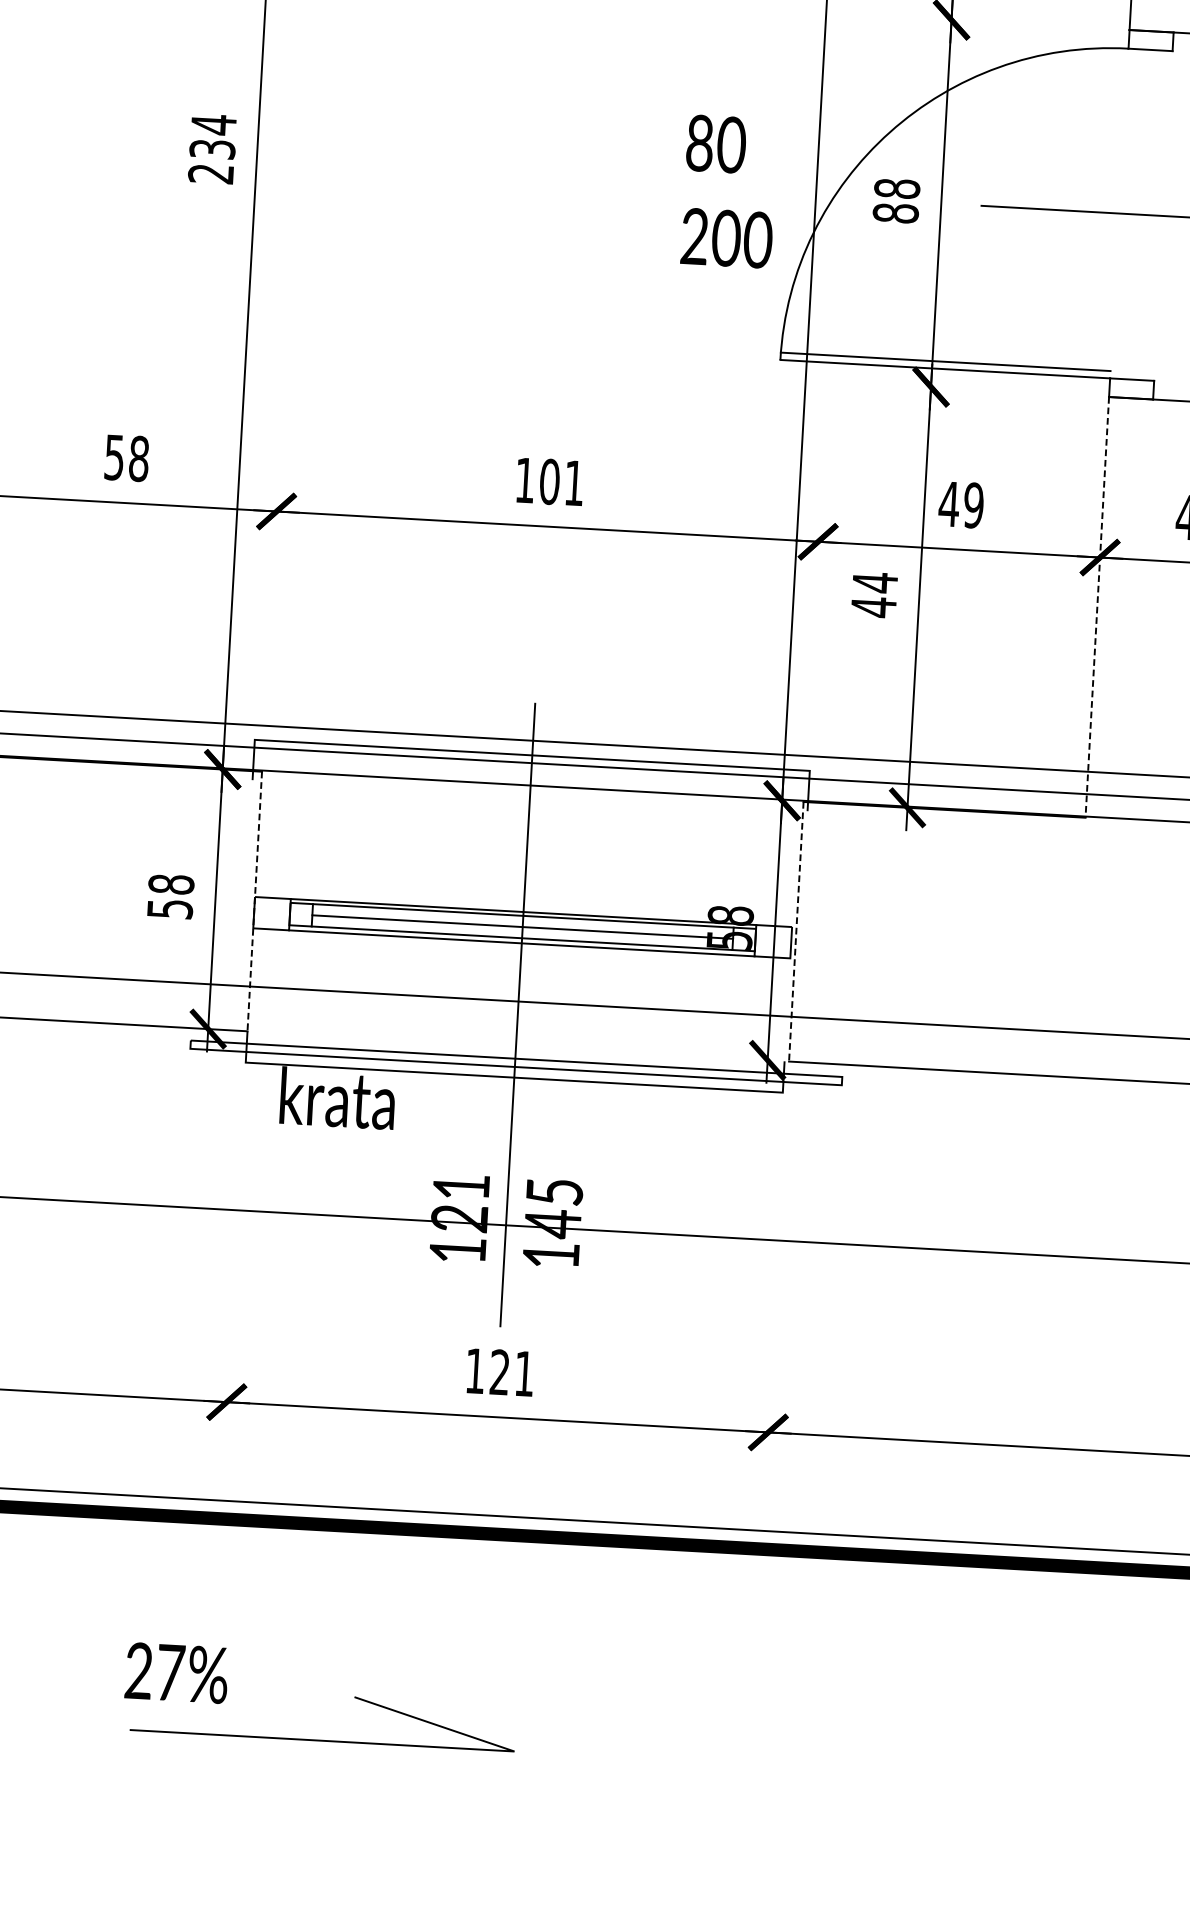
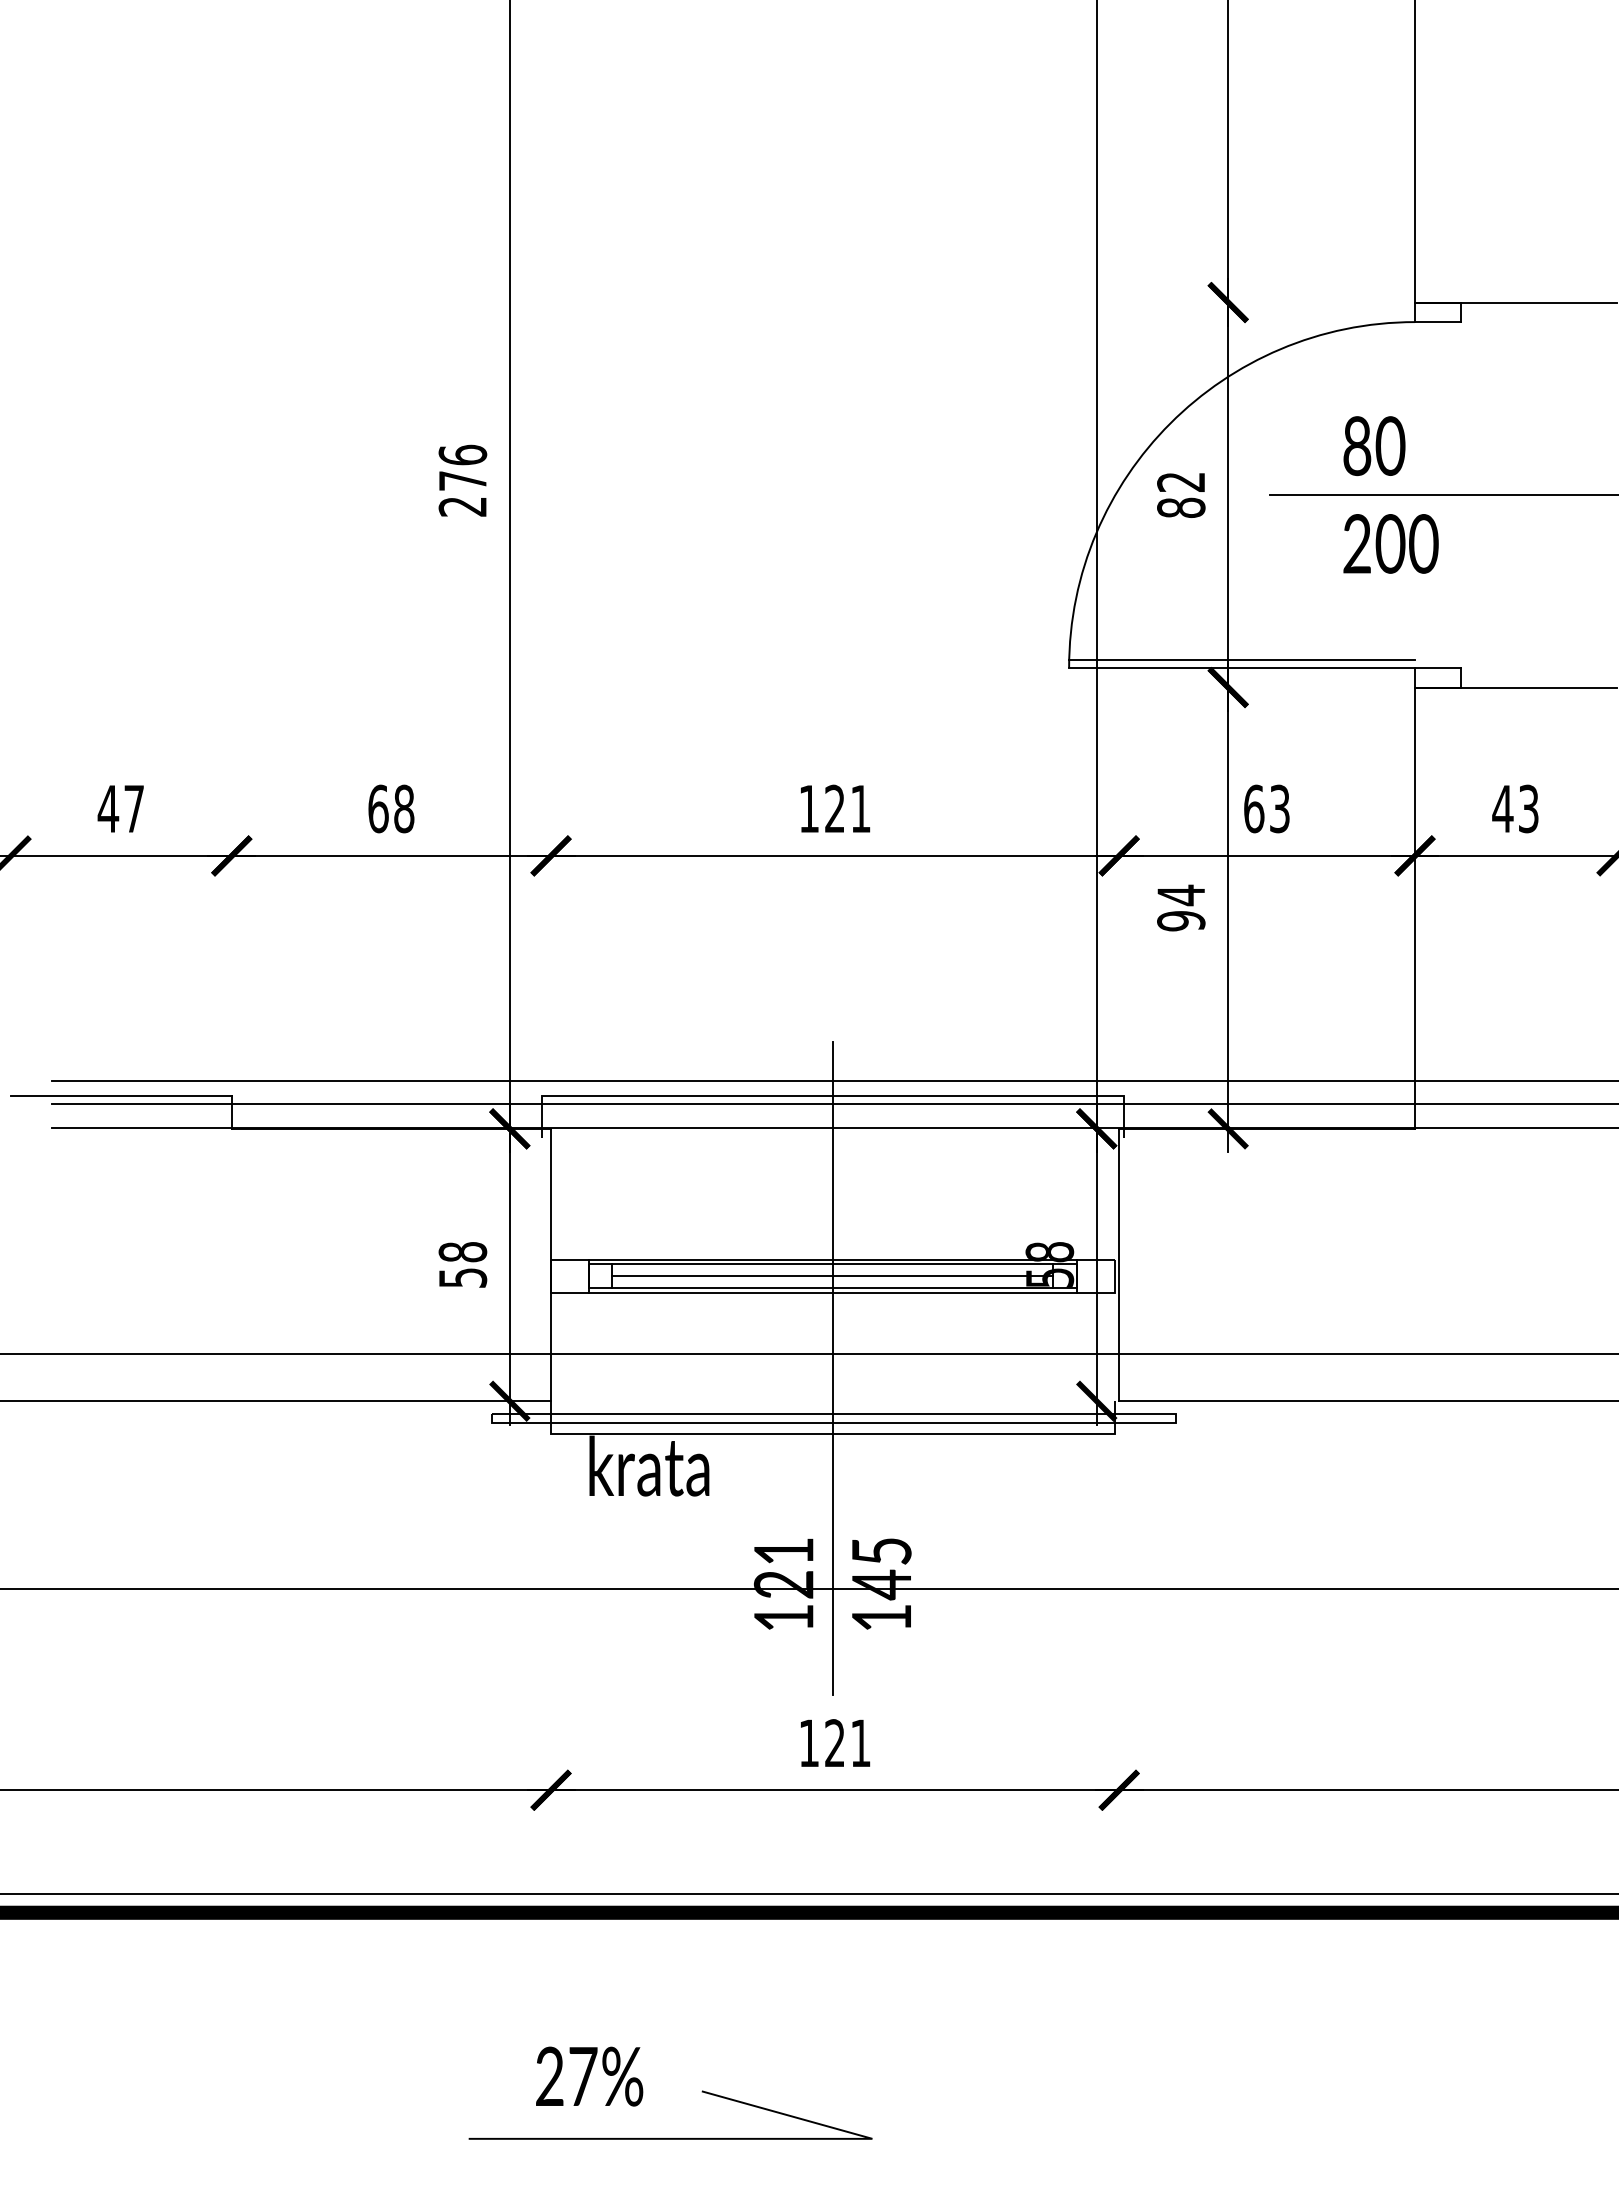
text: (212, 136) -> (462, 467), 234 -> 276
text: (897, 189) -> (1181, 482), 88 -> 82
text: (729, 191) -> (1390, 494), moved
text: (114, 457) -> (378, 808), 58 -> 68
text: (550, 481) -> (835, 808), 101 -> 121
text: (961, 504) -> (1266, 808), 49 -> 63
text: (874, 606) -> (1181, 920), 44 -> 94
line: (1096, 607) -> (1414, 908), dashed -> solid
line: (255, 901) -> (551, 1265), dashed -> solid
line: (796, 932) -> (1119, 1265), dashed -> solid
text: (176, 1673) -> (589, 2076), moved

